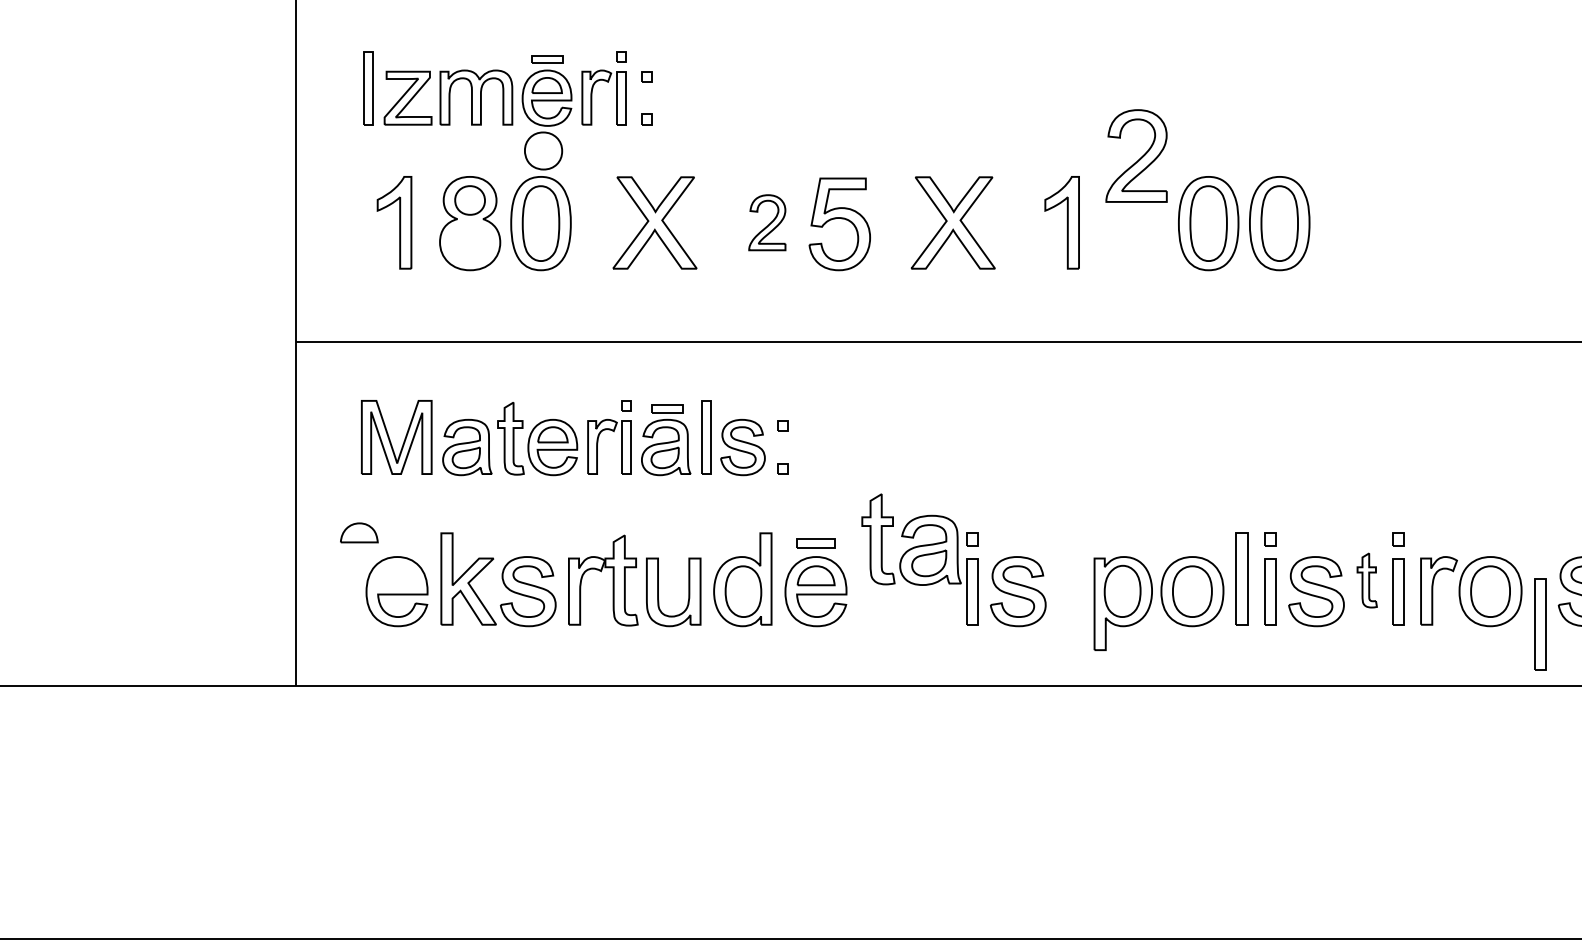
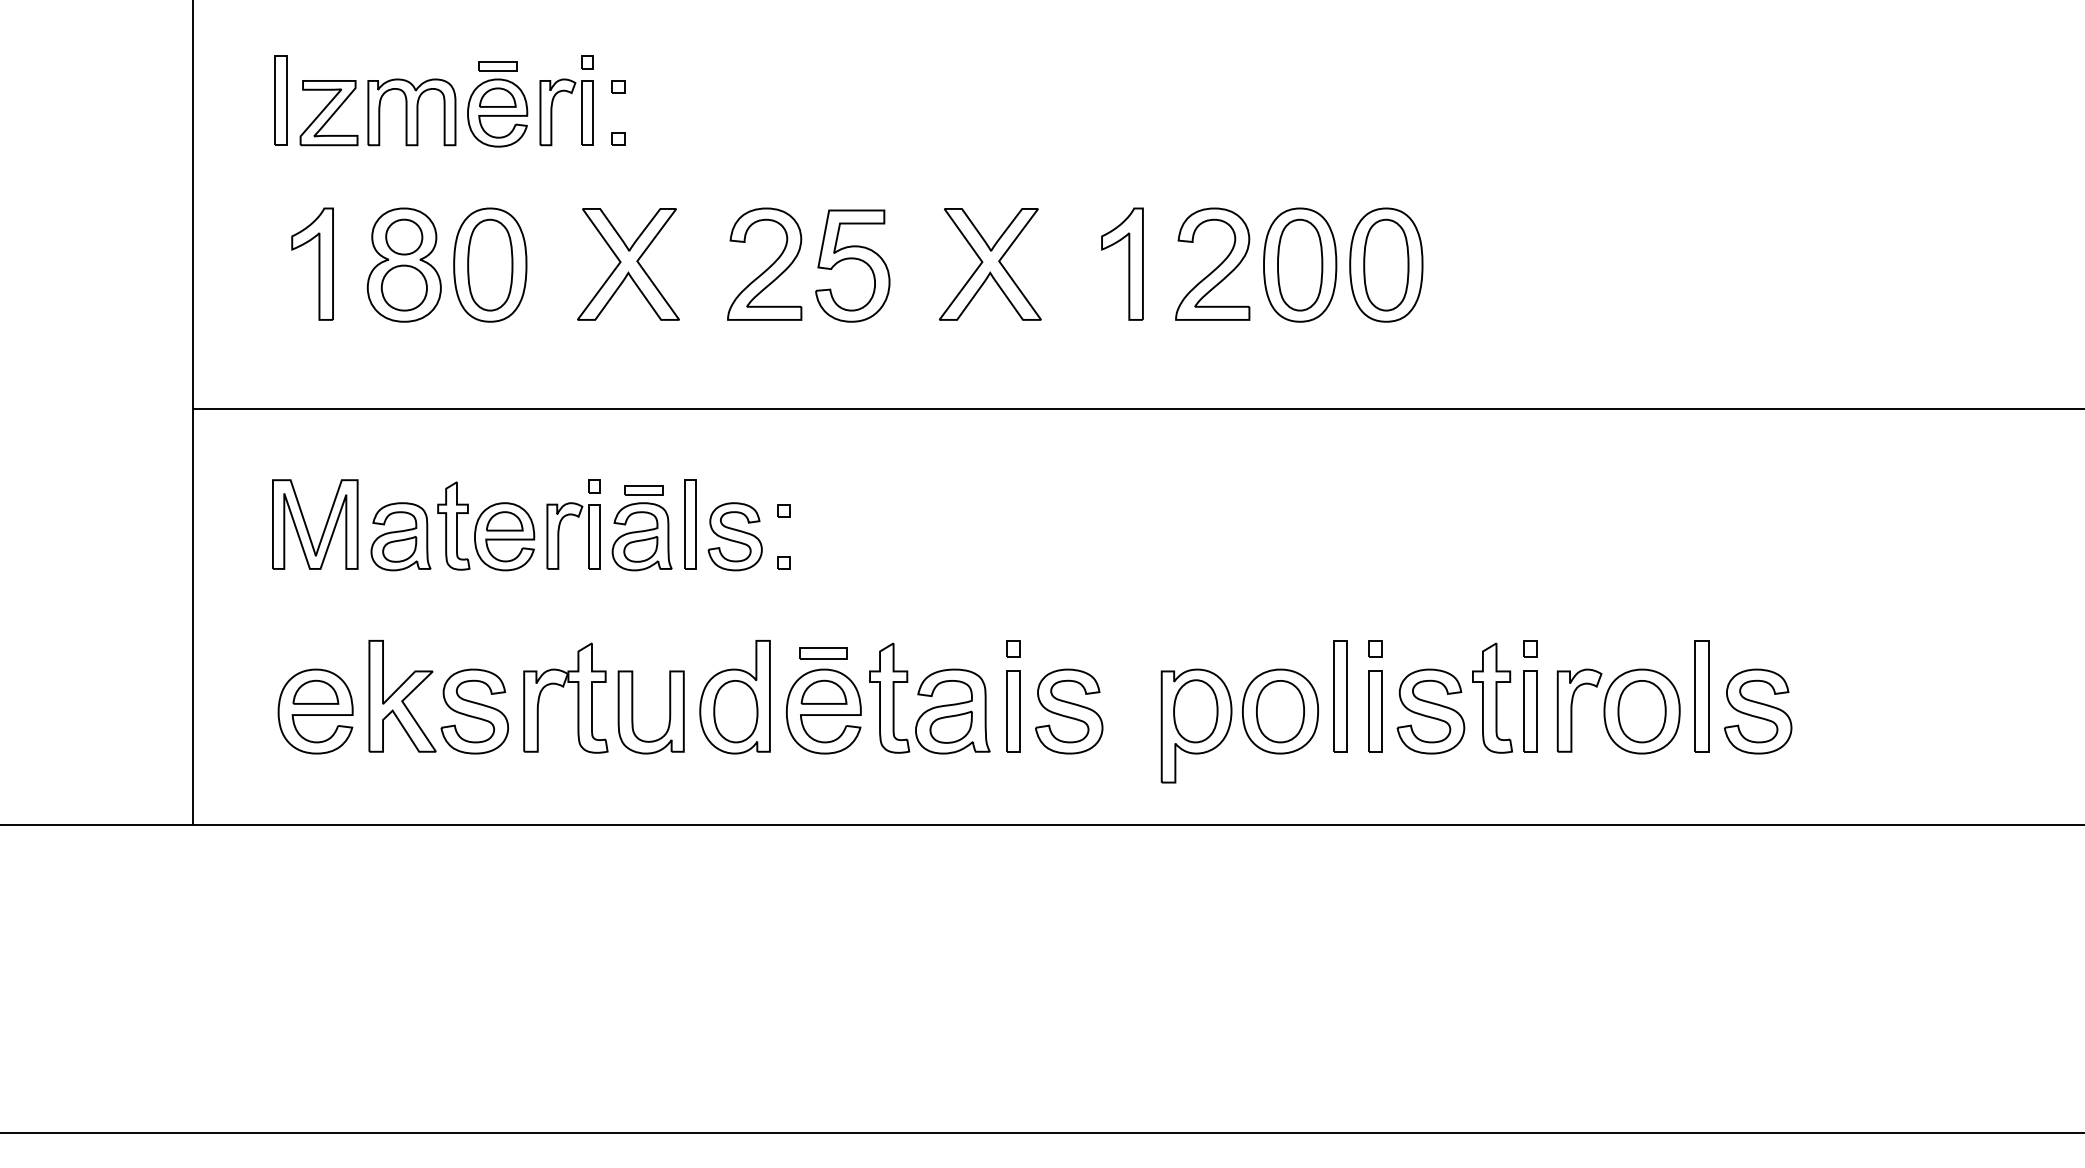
part: (542, 150) -> (403, 287), moved
part: (1136, 155) -> (1212, 263), moved
part: (767, 222) -> (764, 263), size x1.67
part: (358, 532) -> (315, 691), moved
part: (911, 539) -> (929, 698), moved
part: (1367, 580) -> (1492, 697), size x1.67
part: (1539, 624) -> (1701, 696), moved

